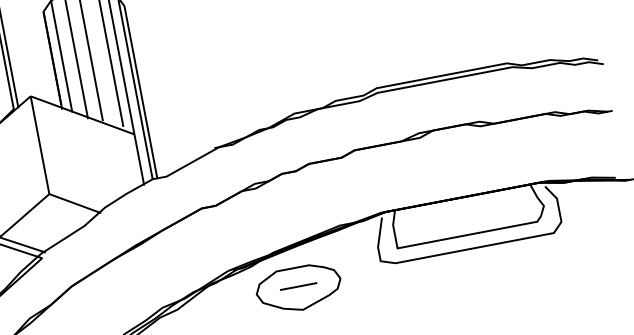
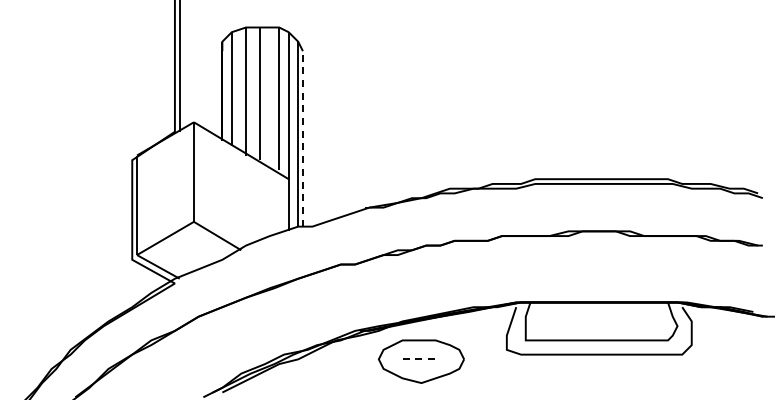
line: (140, 91) -> (302, 138), solid -> dashed
line: (298, 286) -> (421, 359), solid -> dashed

